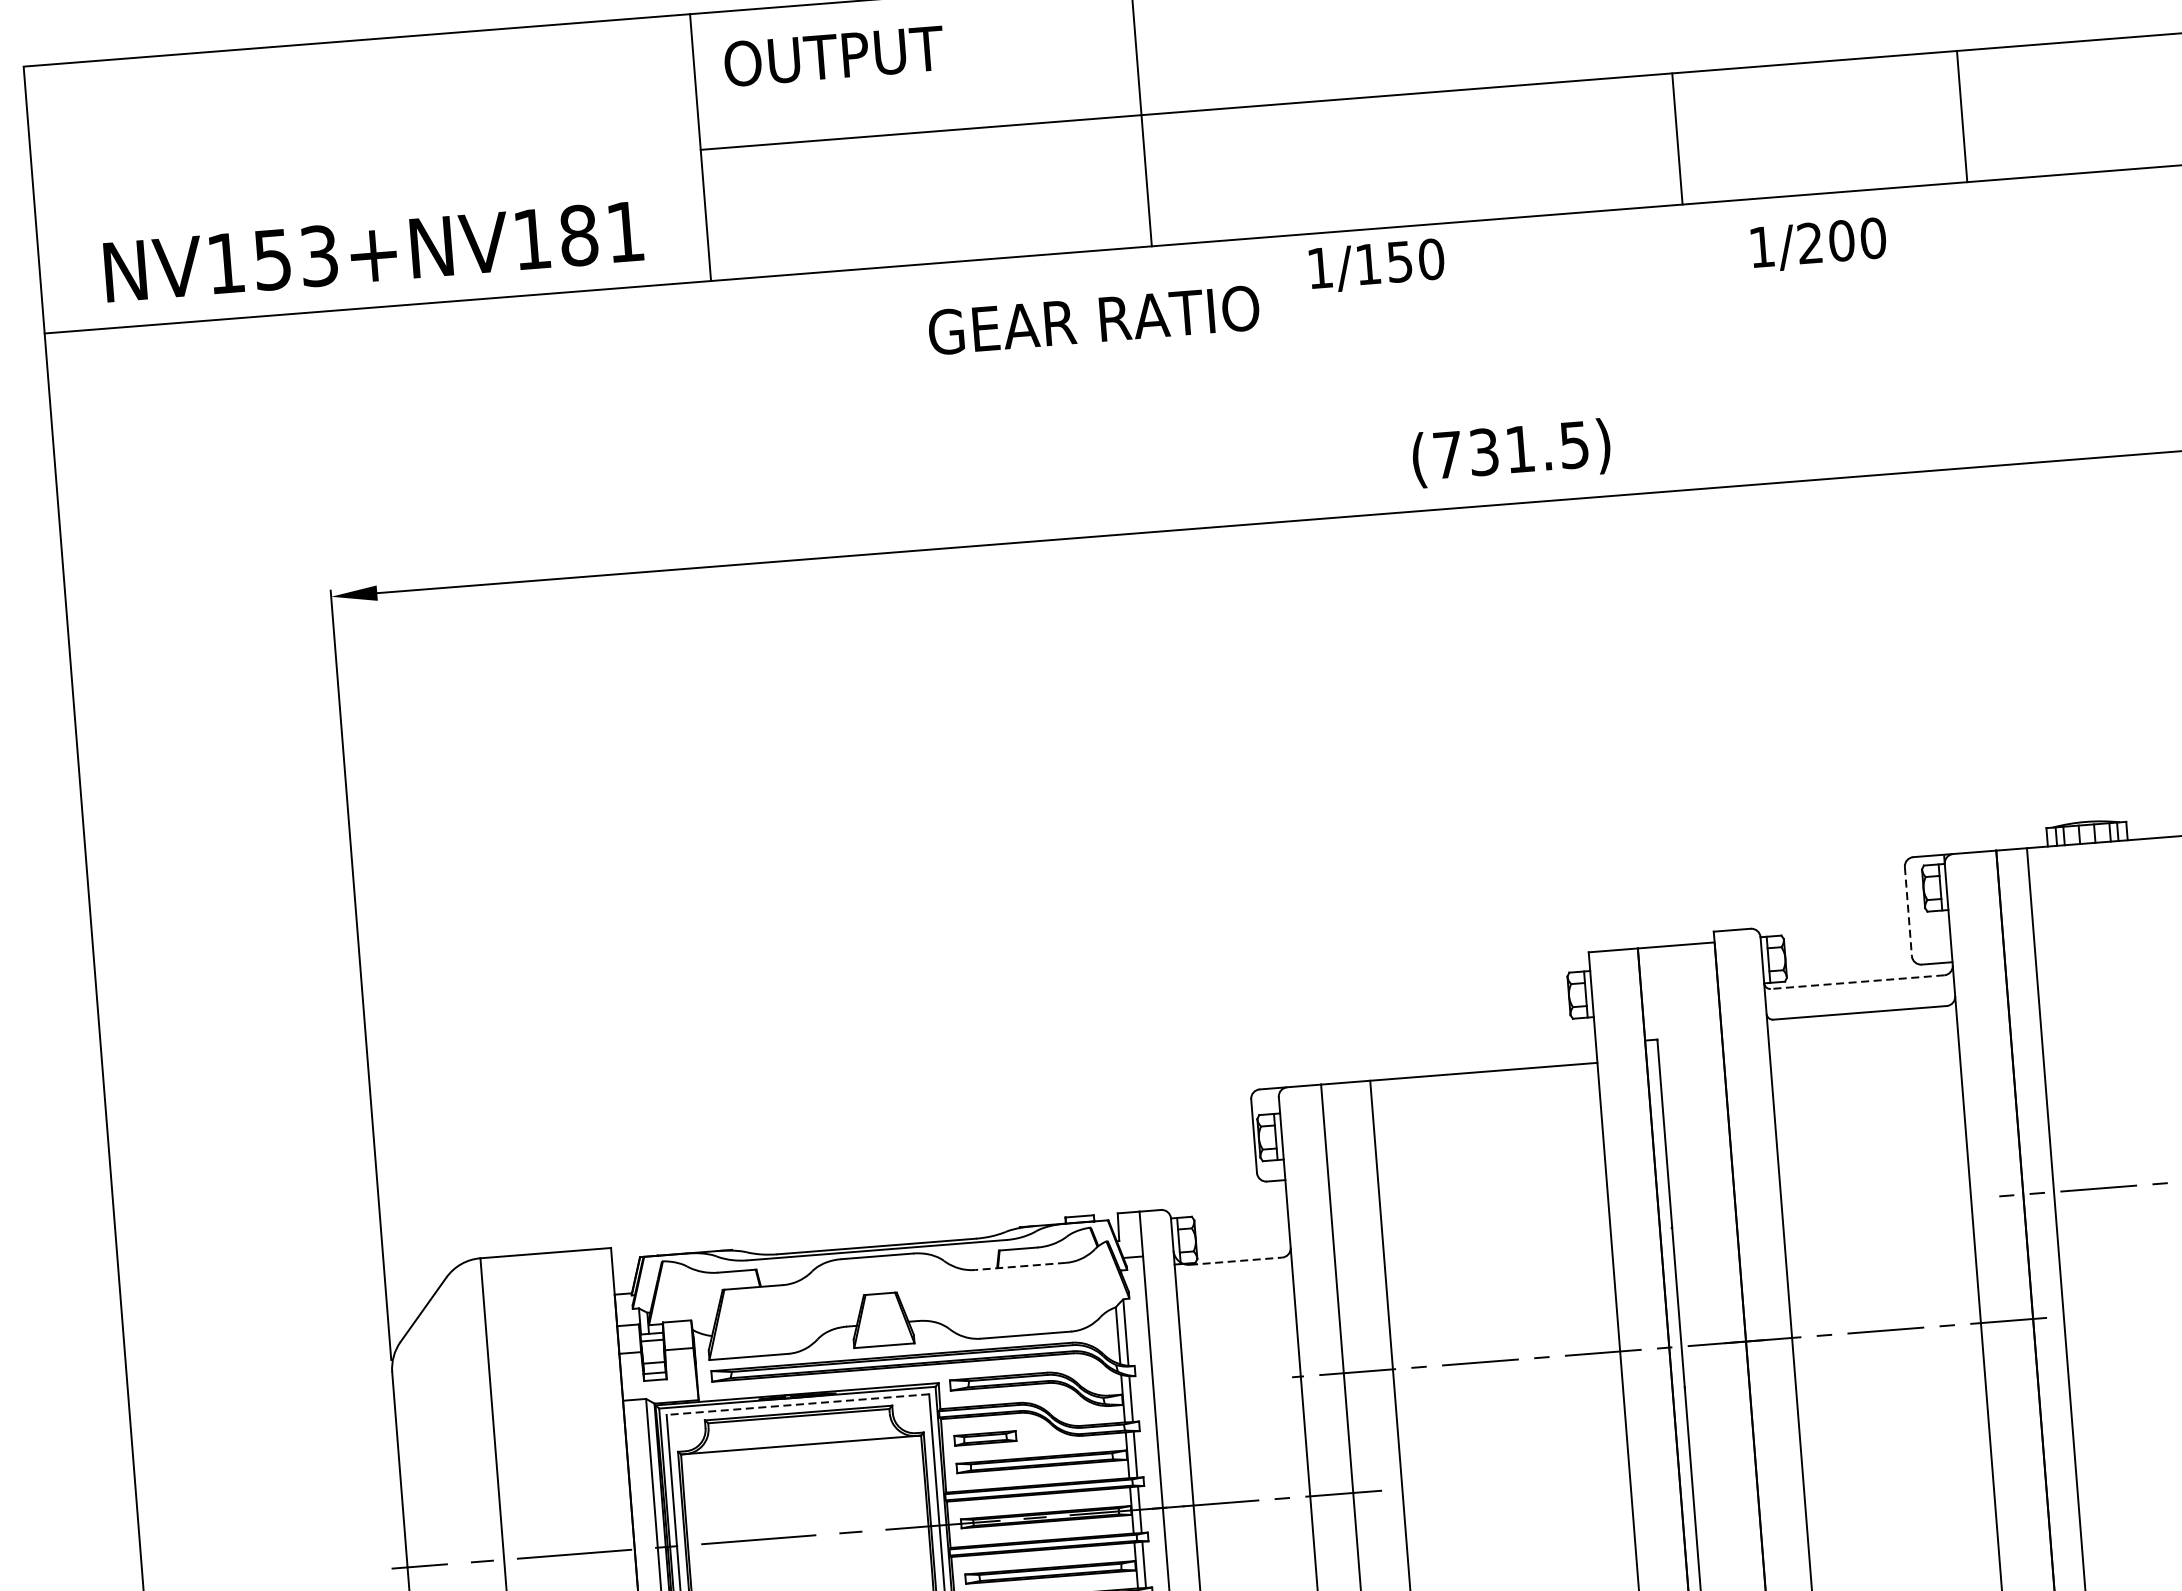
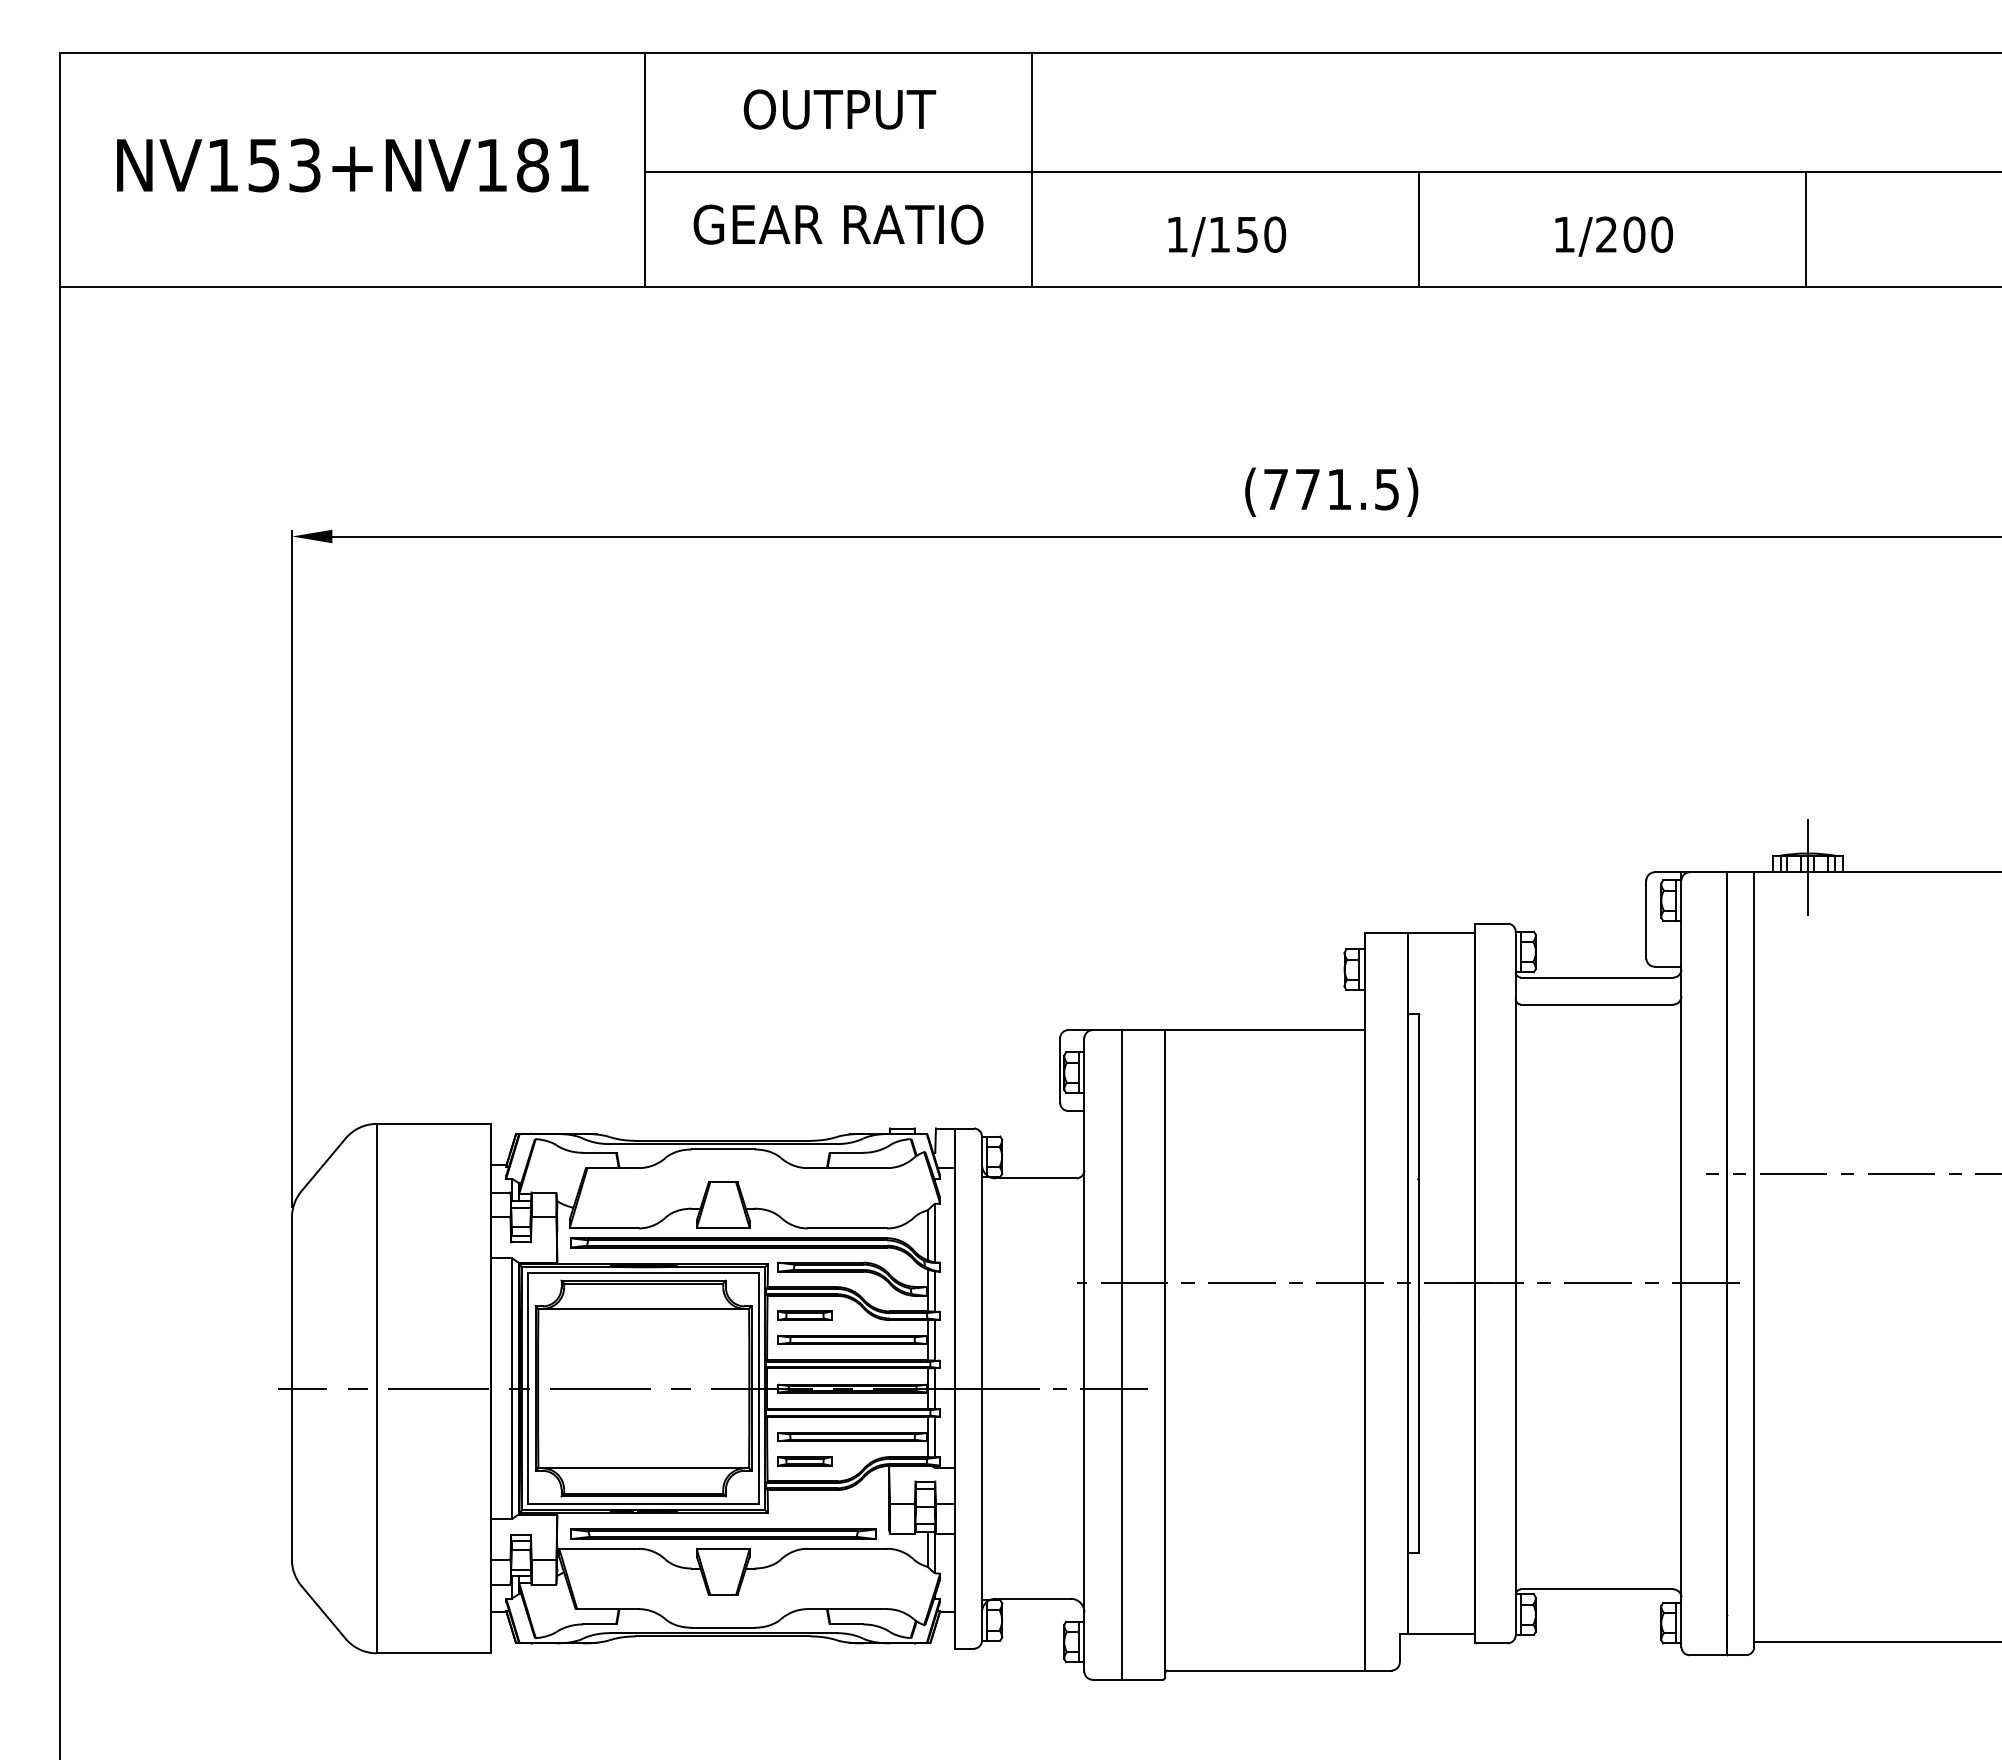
text: (833, 56) -> (839, 109), moved
line: (1961, 116) -> (1805, 229), moved
line: (1676, 138) -> (1418, 229), moved
text: (1819, 244) -> (1614, 236), moved
text: (373, 251) -> (352, 165), moved
text: (1377, 265) -> (1227, 236), moved
text: (1093, 320) -> (838, 224), moved
text: (1483, 452) -> (1307, 489), (731.5) -> (771.5)
line: (2087, 836) -> (1807, 866), added
line: (1908, 912) -> (1646, 920), dashed -> solid
line: (1856, 982) -> (1596, 977), dashed -> solid
line: (1236, 1261) -> (1036, 1178), dashed -> solid
line: (1020, 1266) -> (847, 1168), dashed -> solid
line: (797, 1404) -> (643, 1273), dashed -> solid

